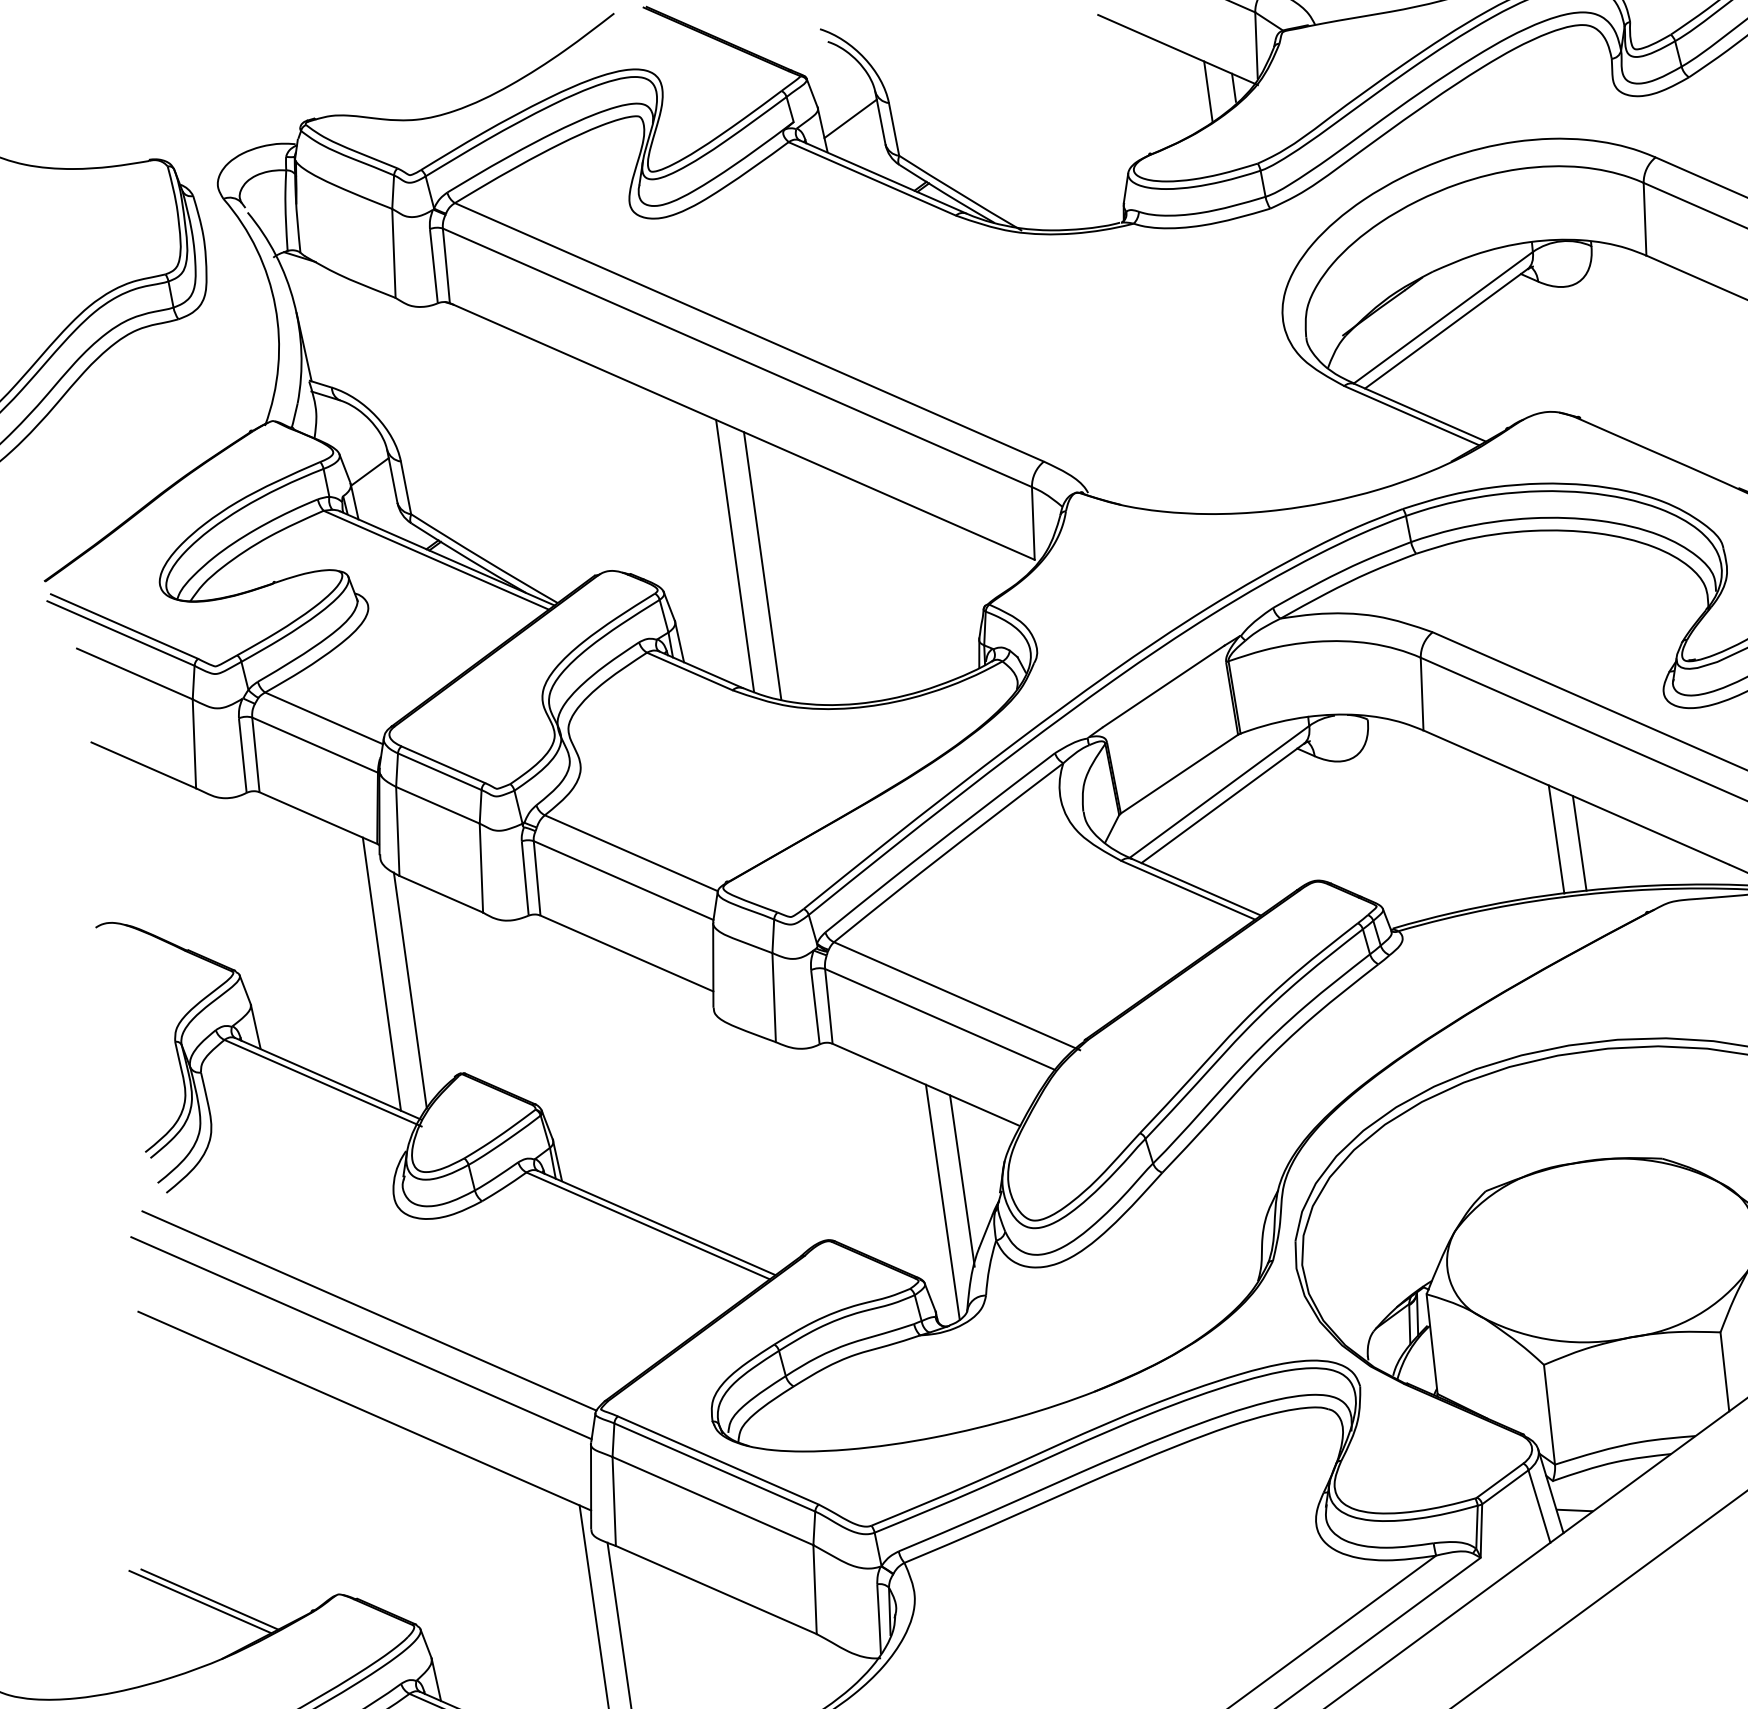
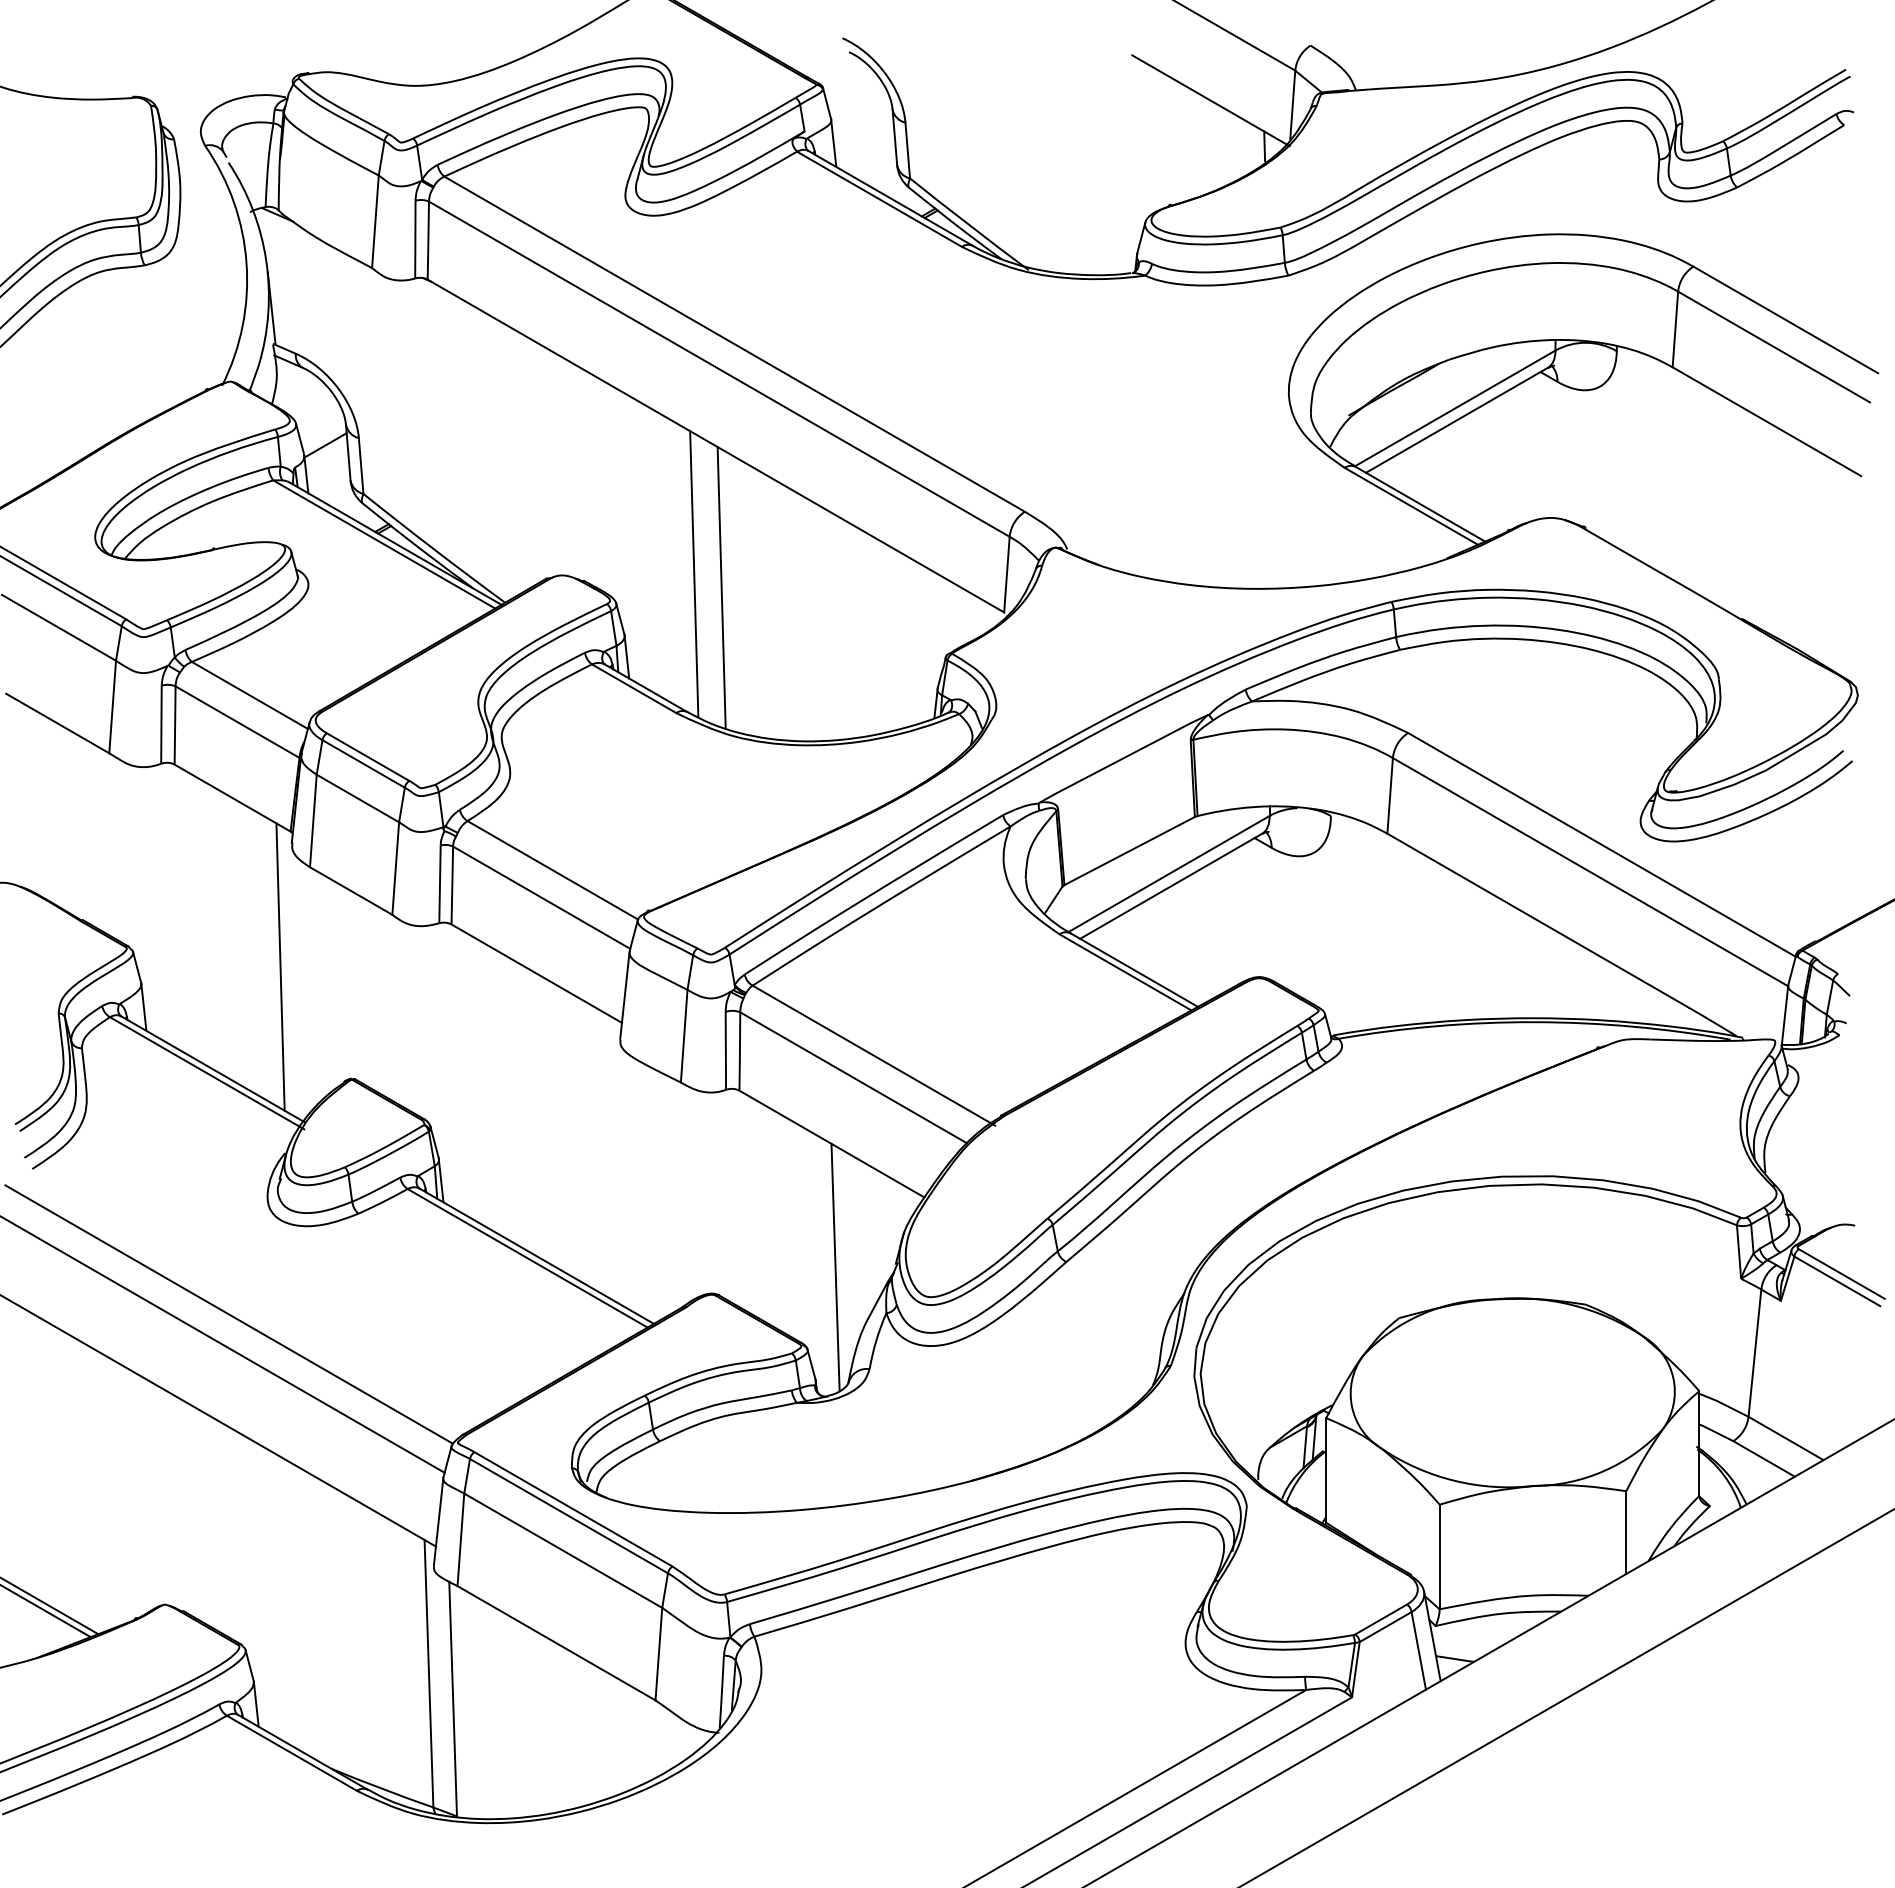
line: (1208, 91) -> (1237, 147), removed
line: (850, 118) -> (863, 134), removed
line: (1556, 839) -> (1512, 961), removed
line: (1578, 843) -> (1535, 968), removed
line: (409, 990) -> (307, 987), removed
line: (962, 1180) -> (858, 1247), removed

